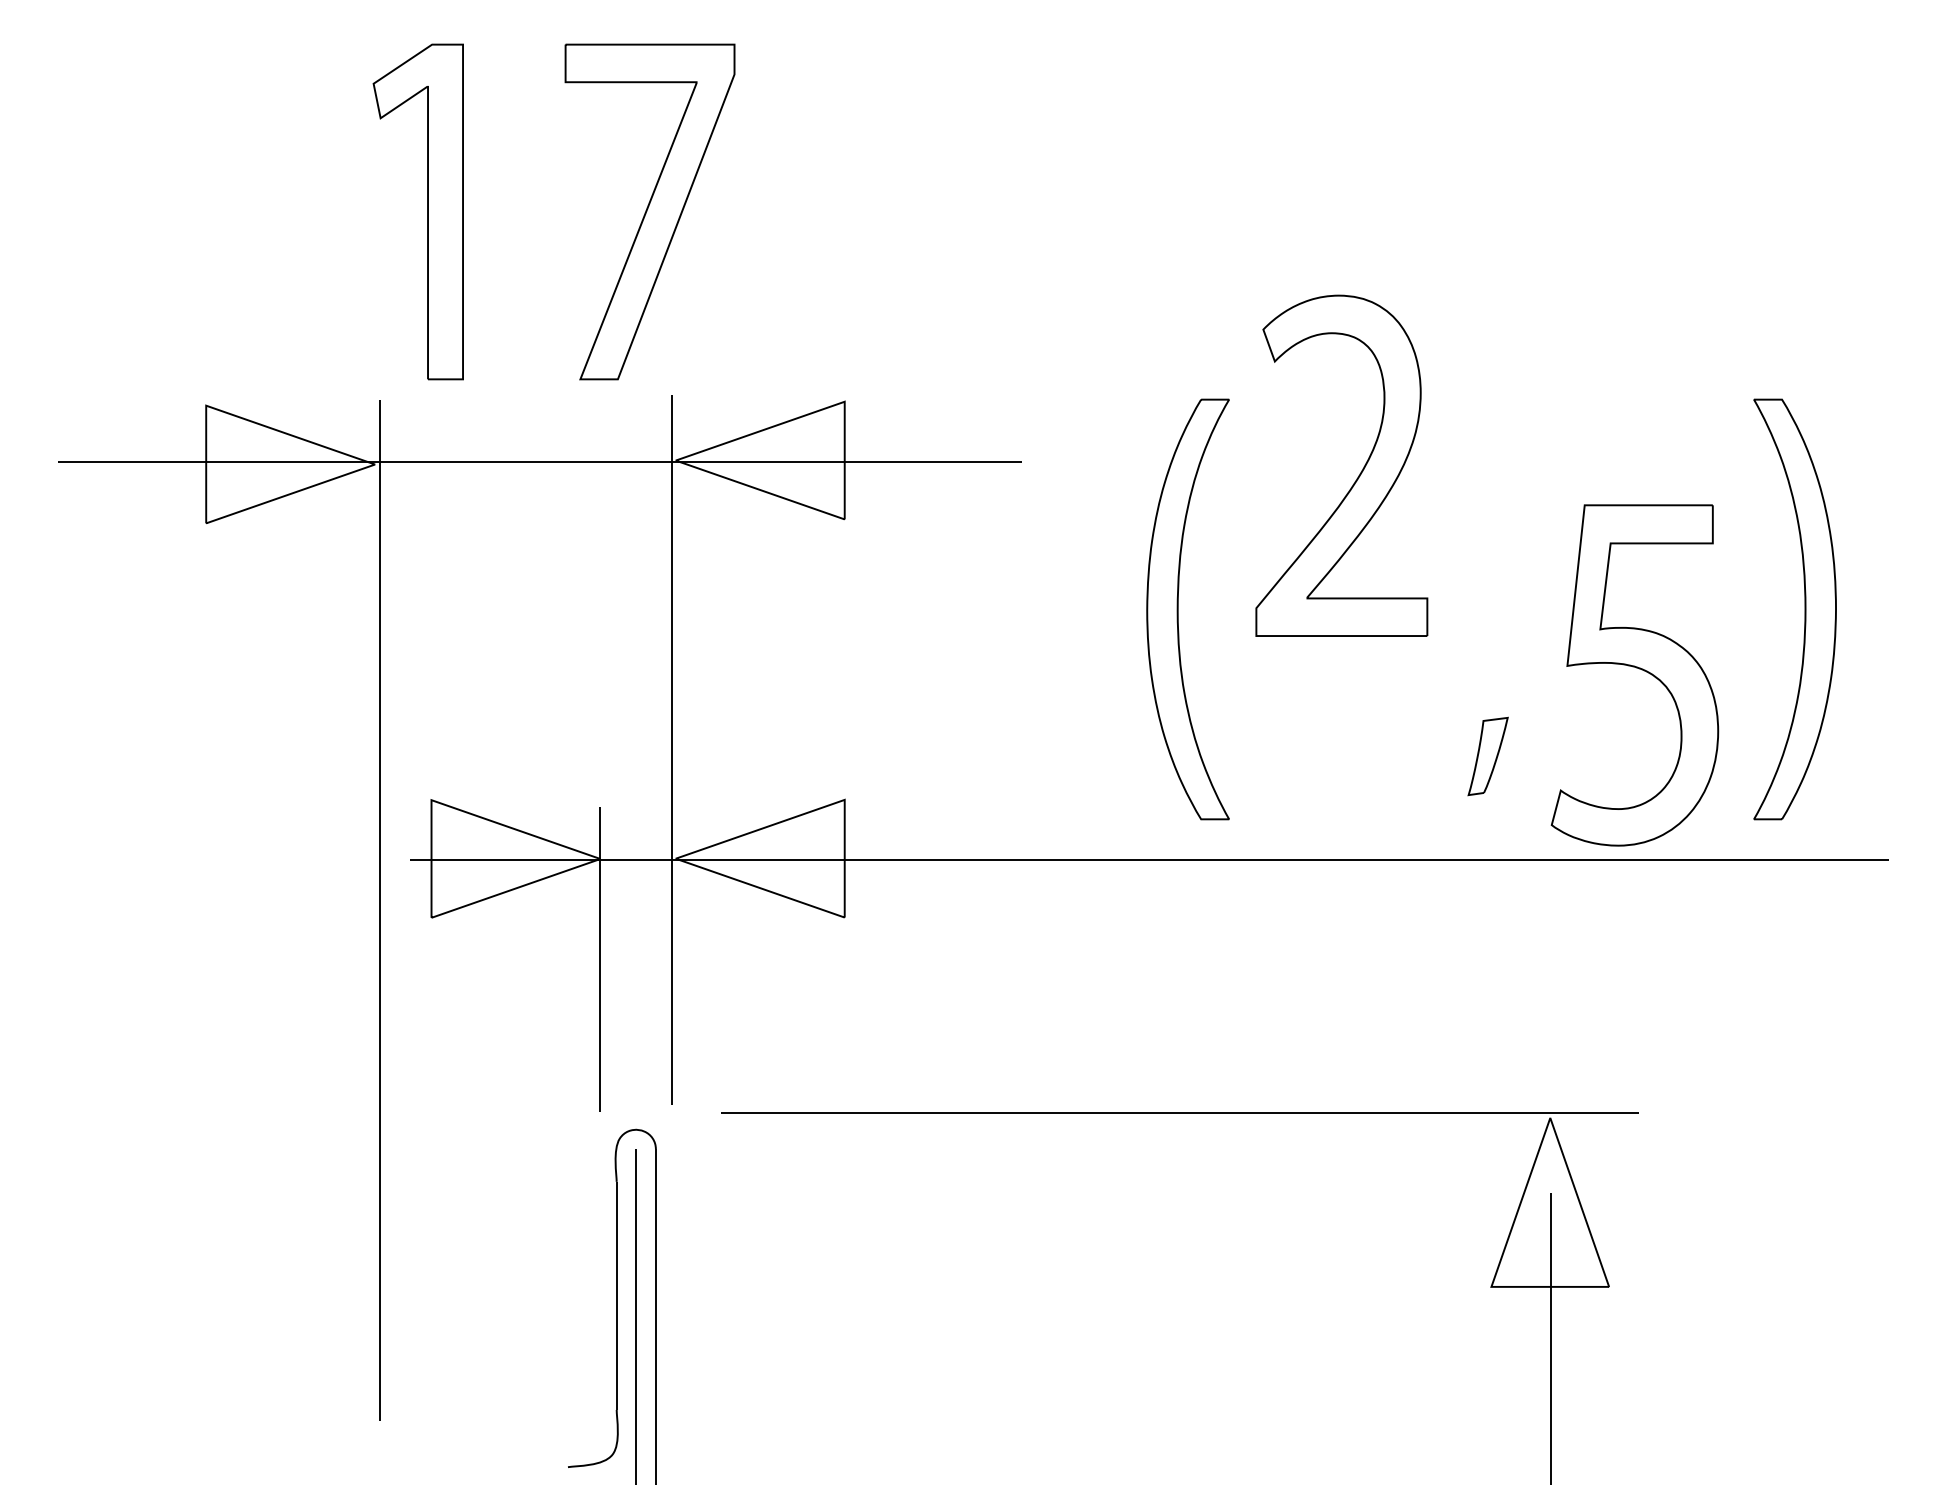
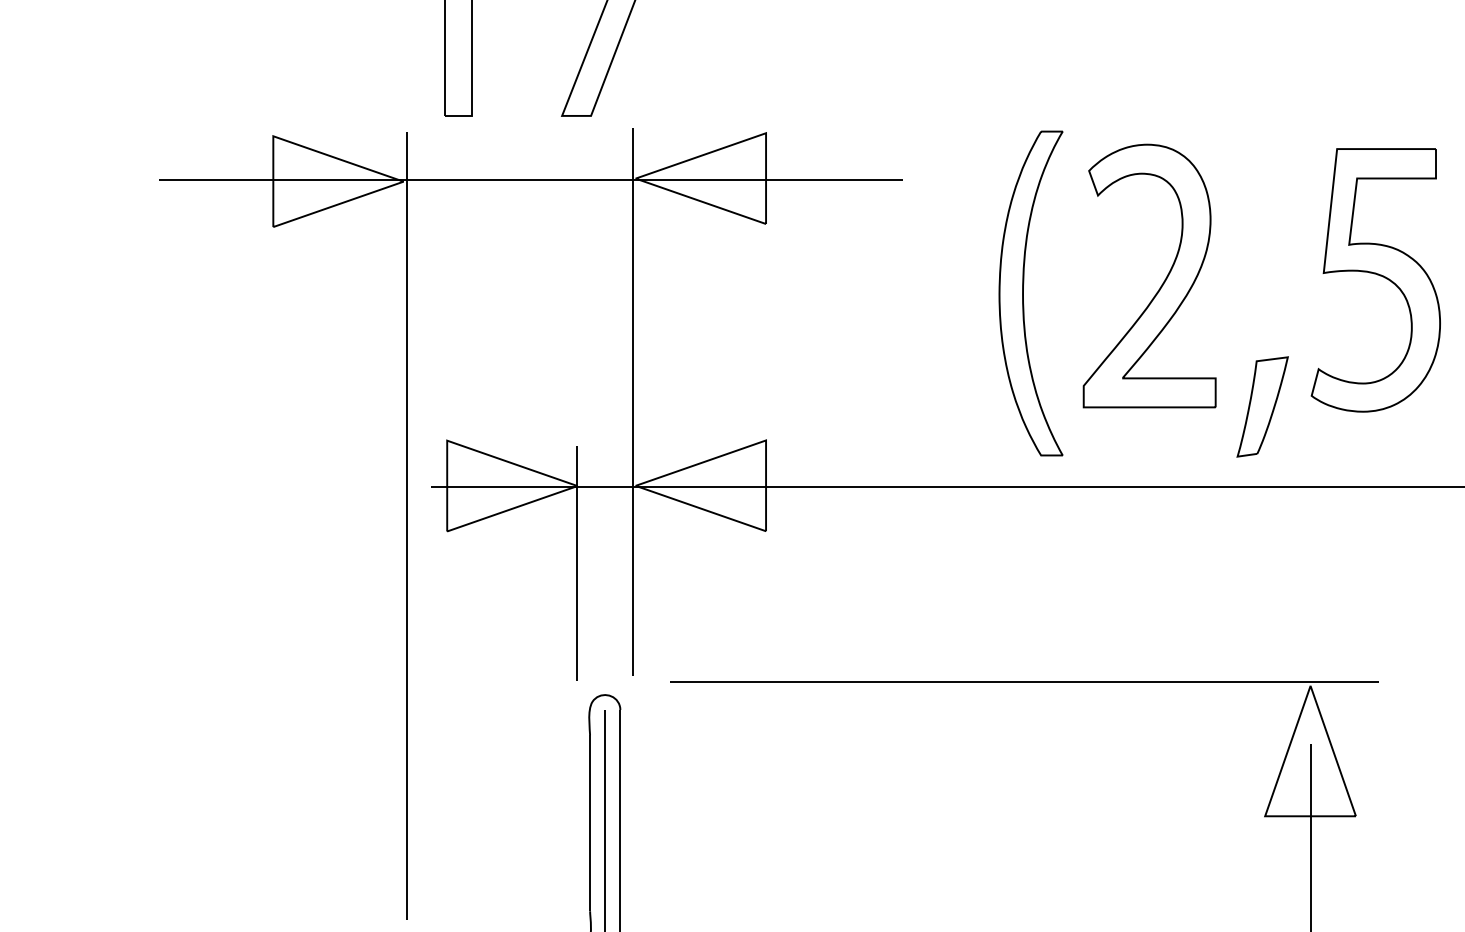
part: (1359, 473) -> (1163, 281), moved
part: (1636, 668) -> (1377, 275), moved
part: (1487, 756) -> (1262, 406), size x1.67

